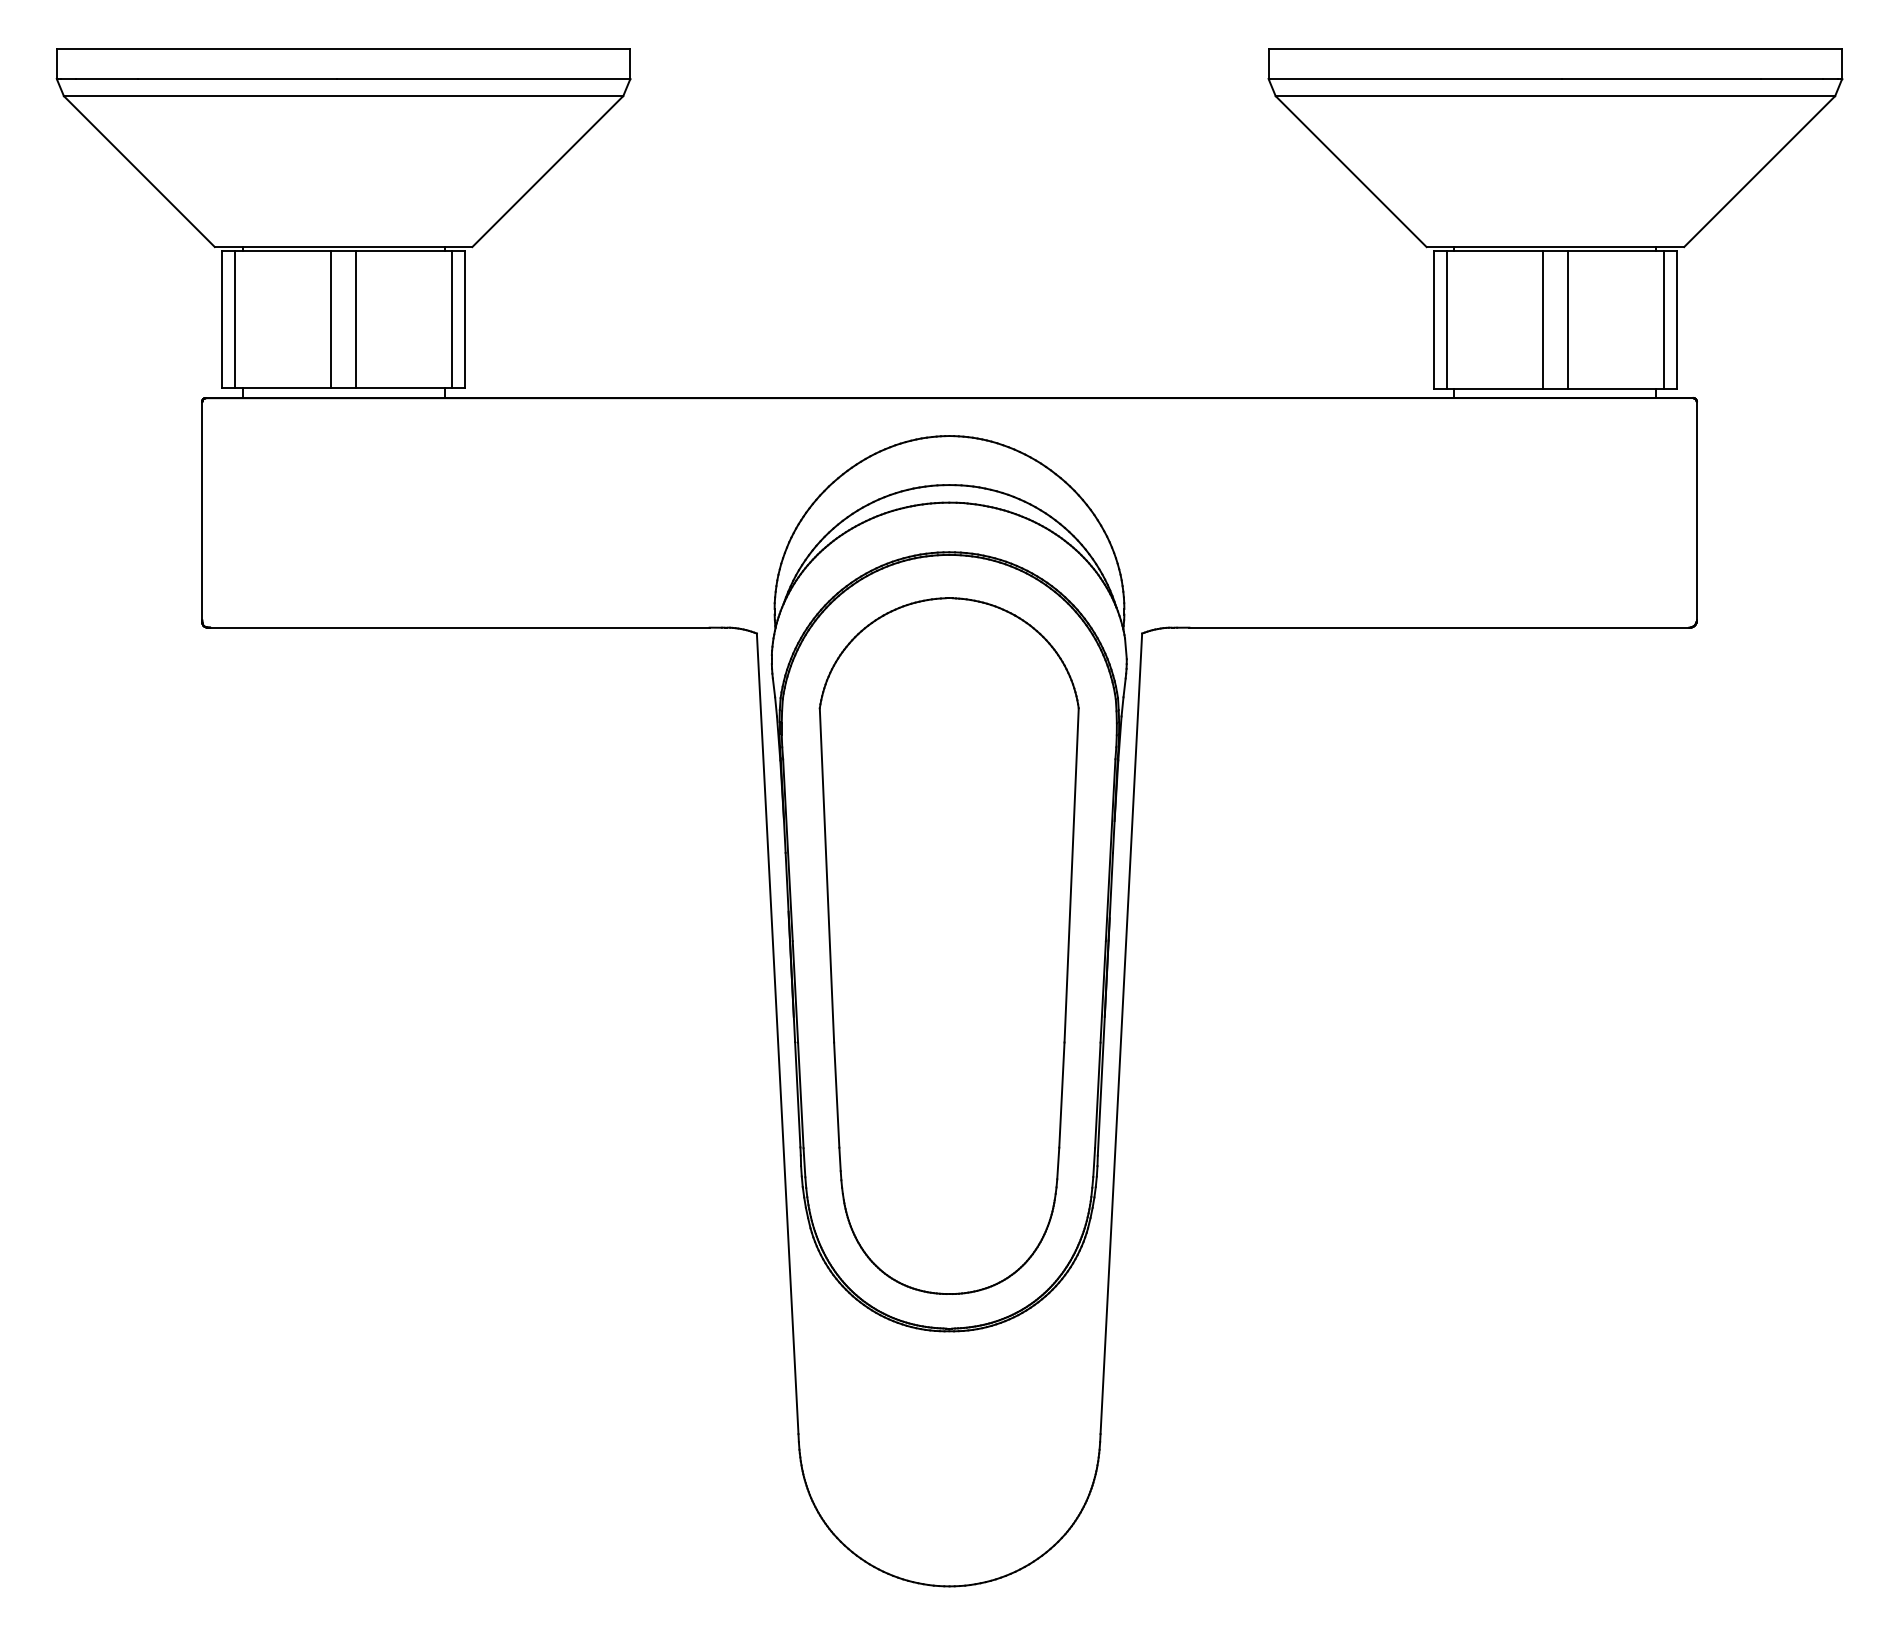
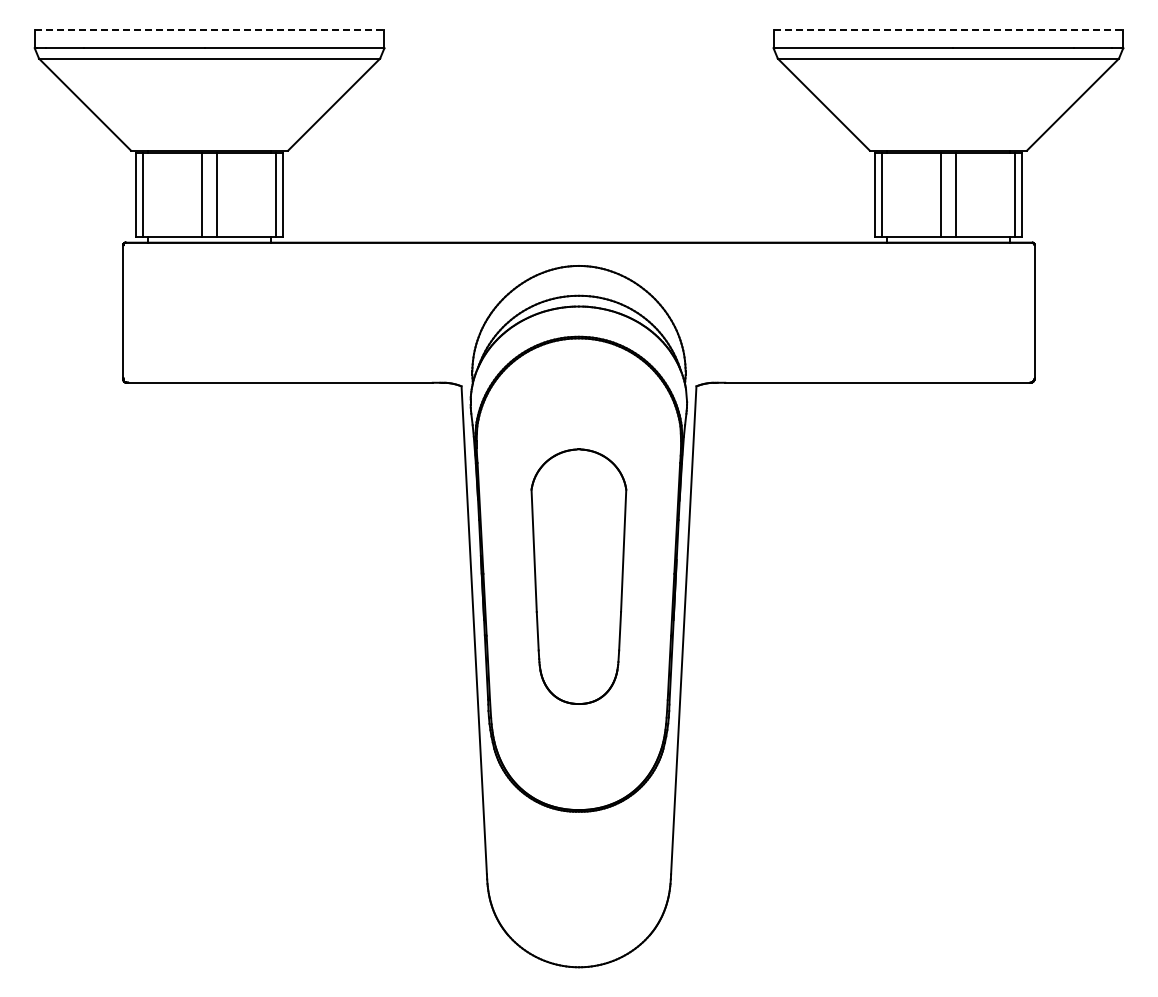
line: (343, 48) -> (209, 29), solid -> dashed
line: (1555, 48) -> (948, 29), solid -> dashed
part: (948, 945) -> (578, 576), size x0.6

